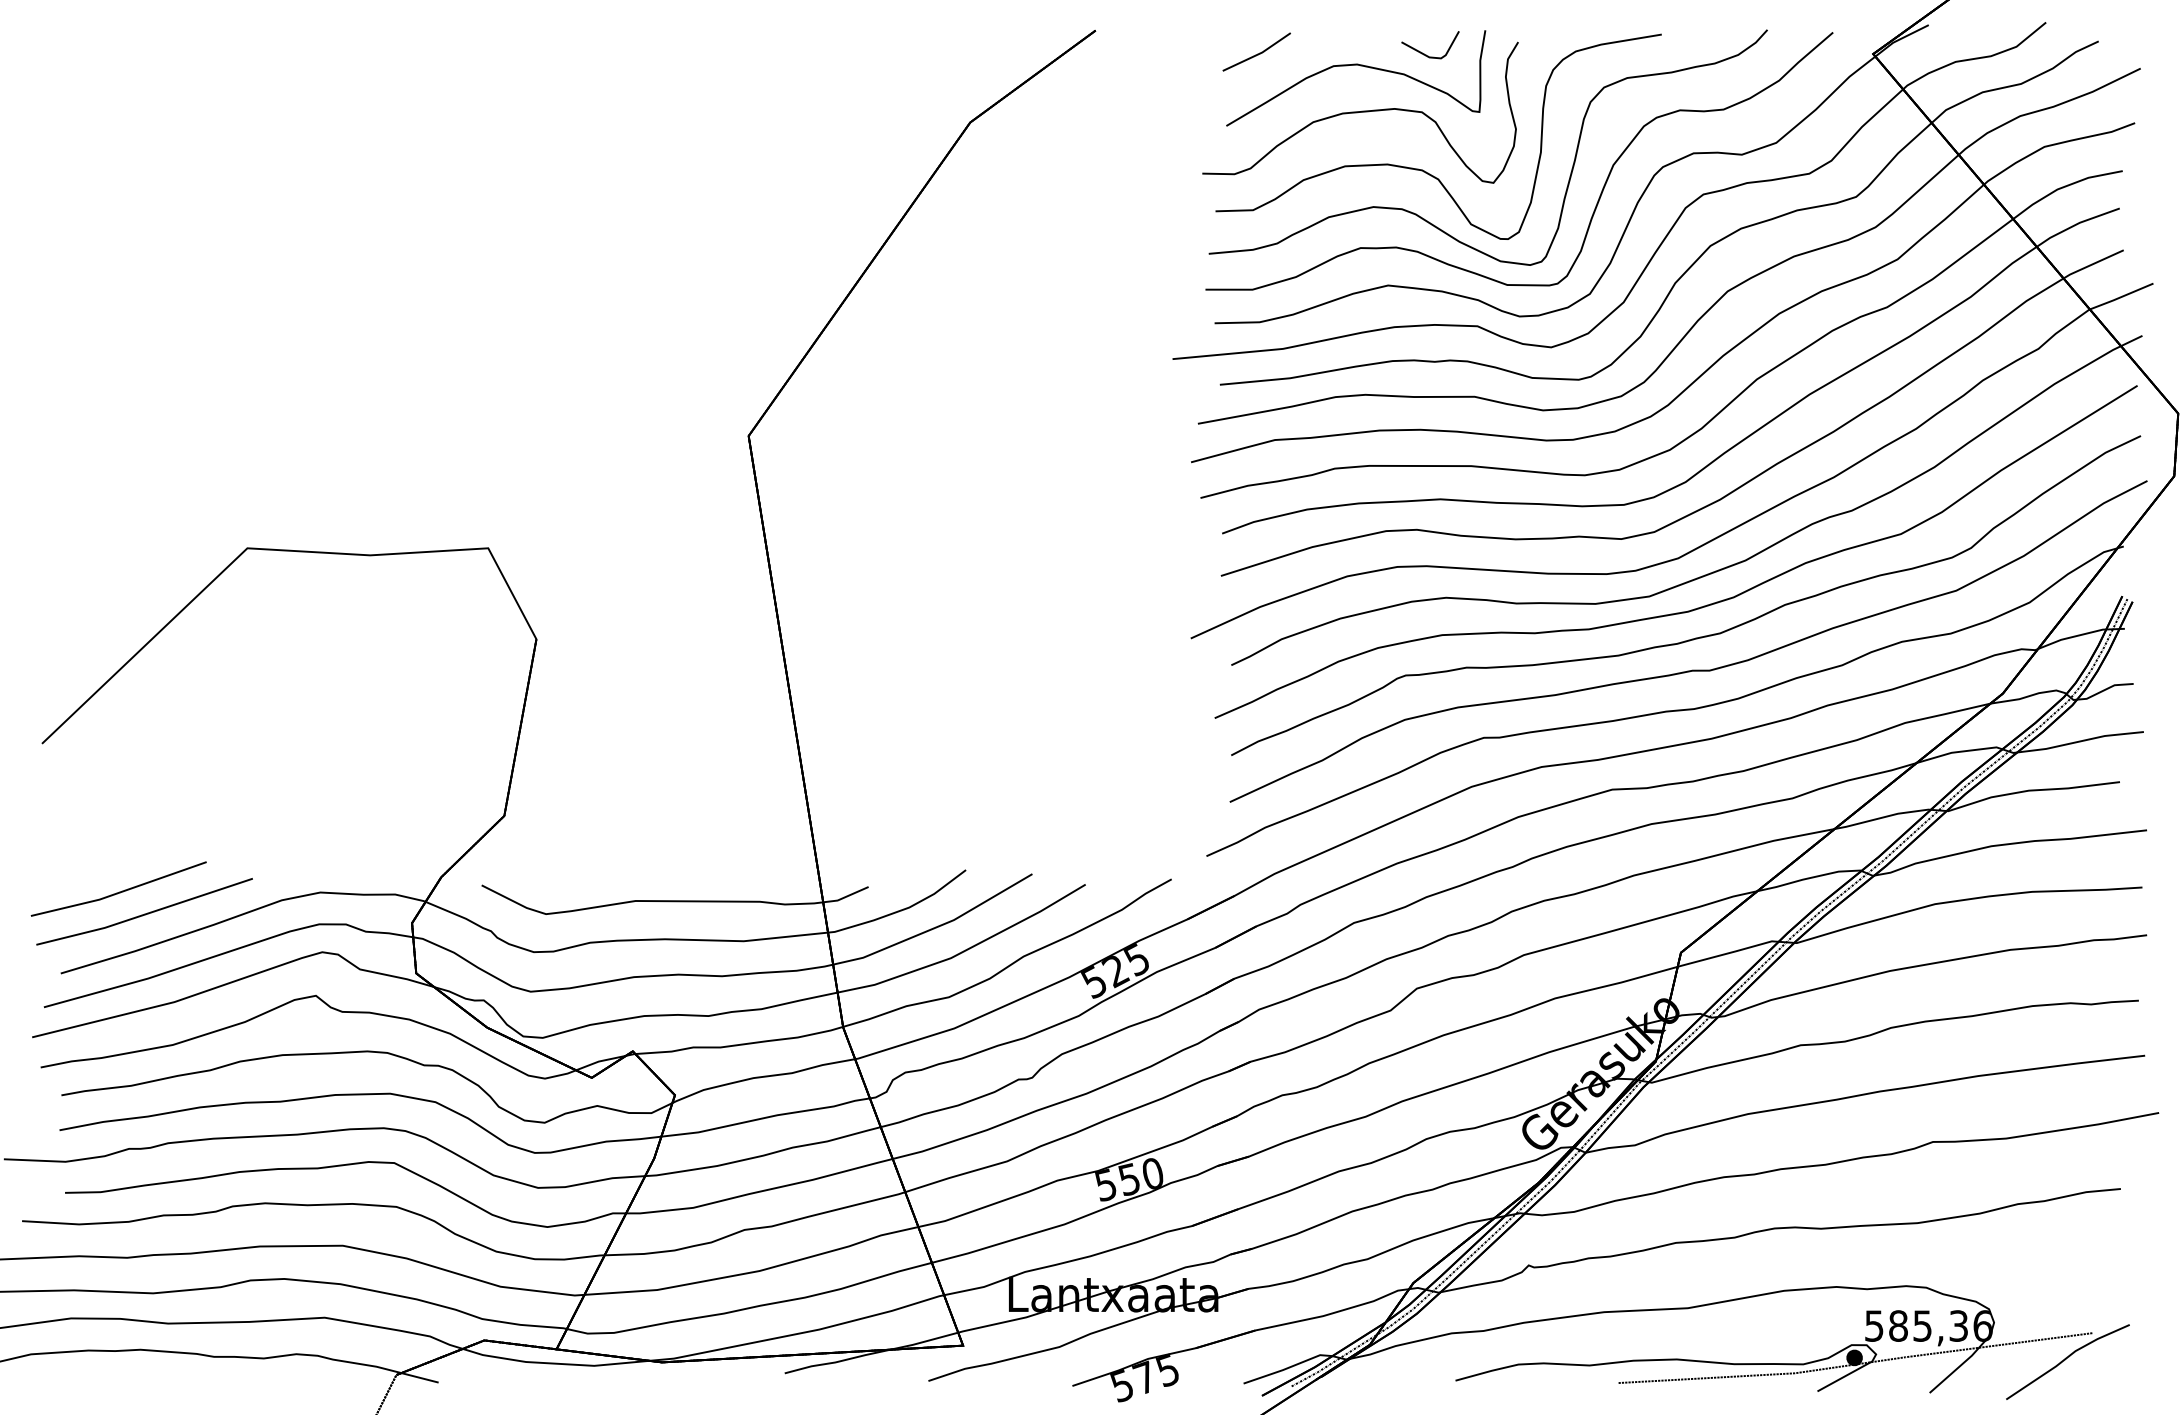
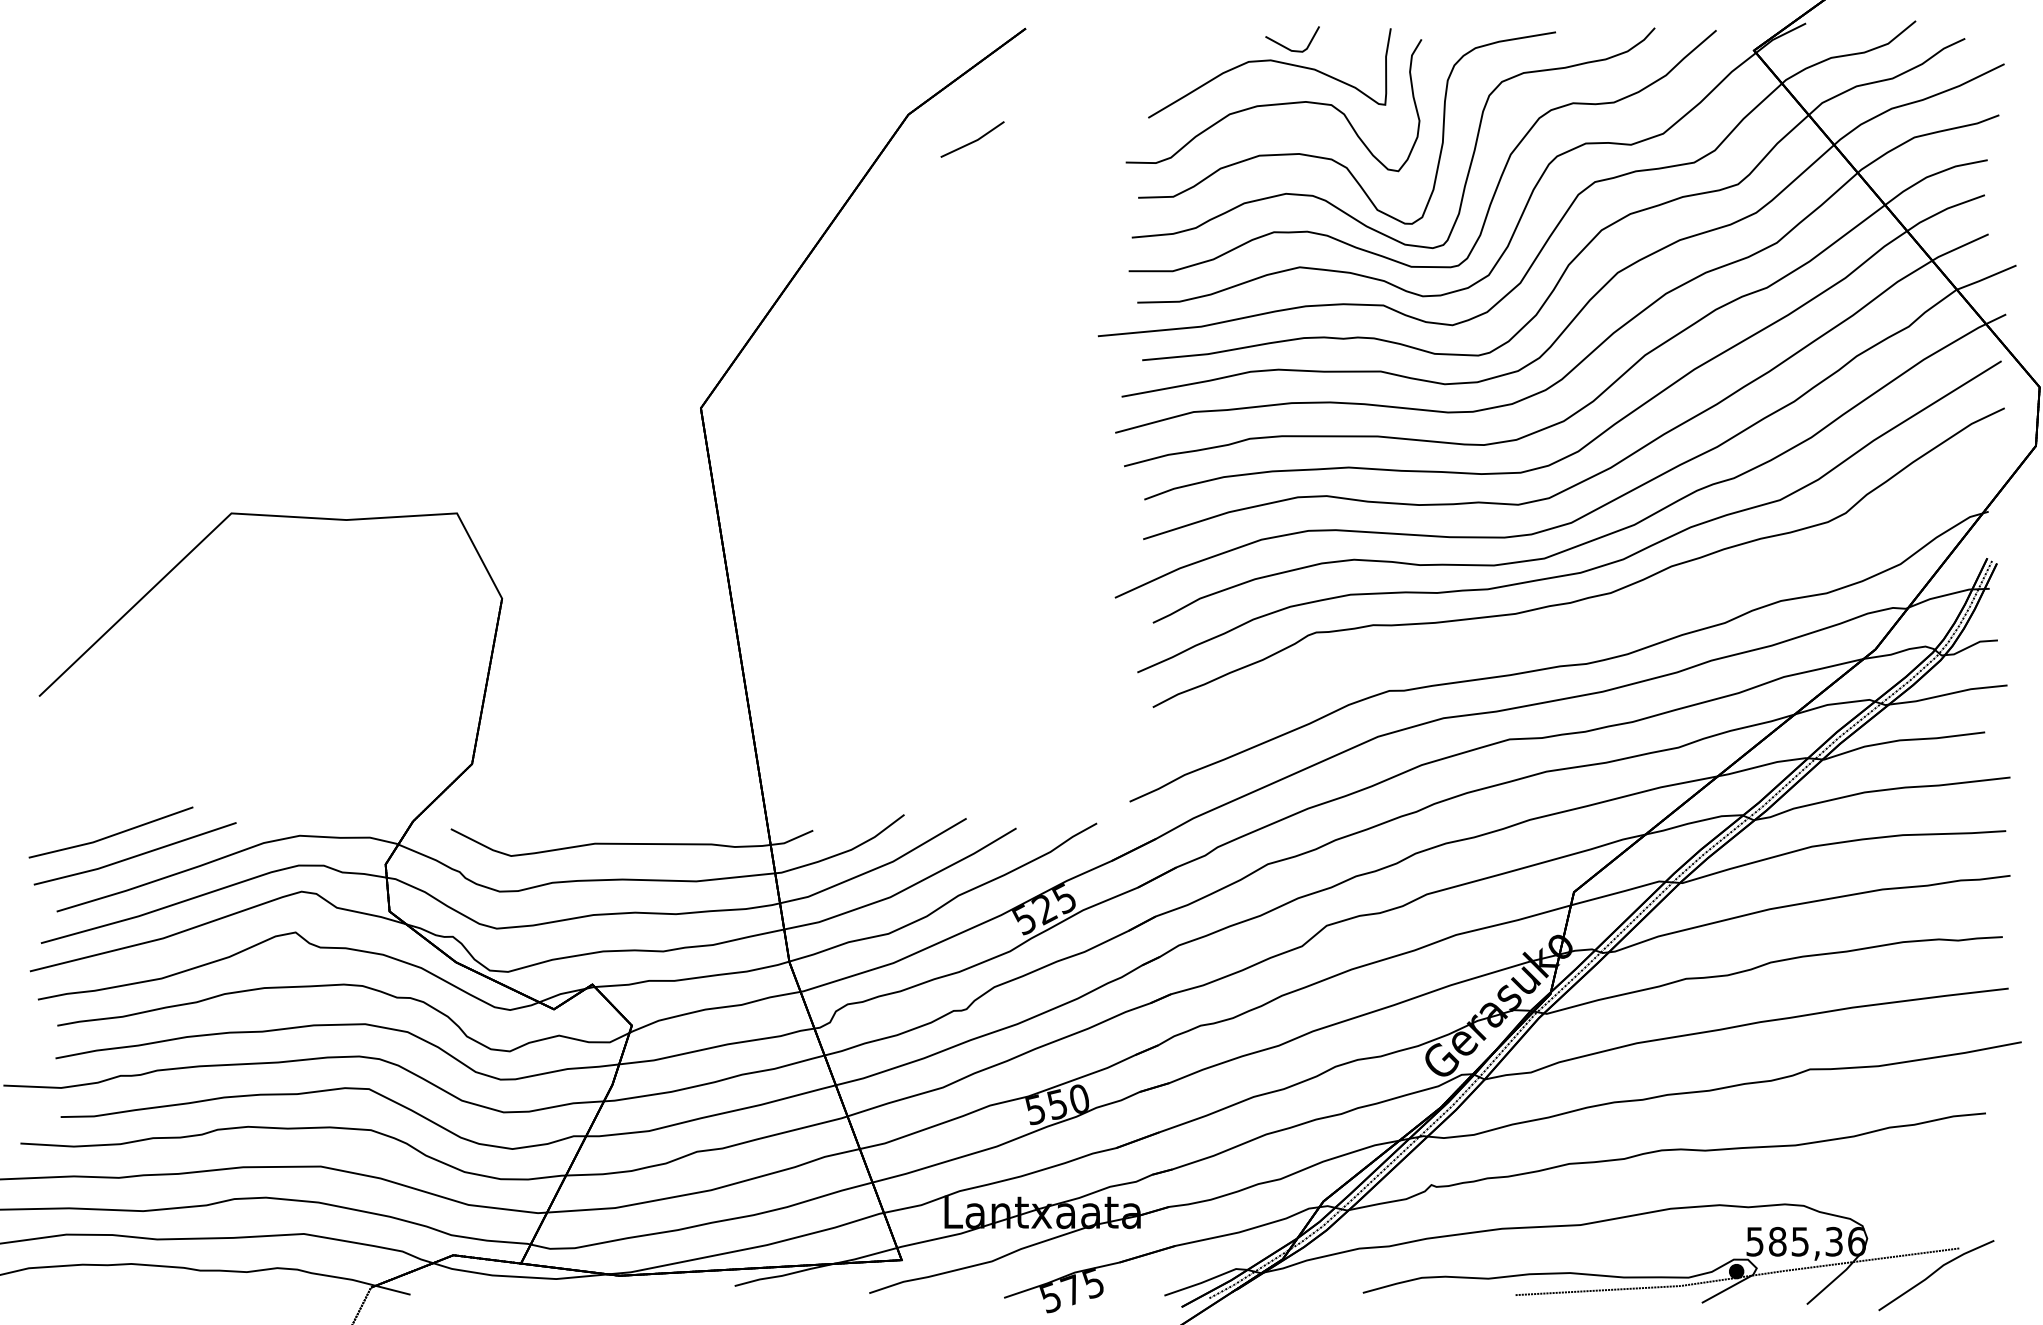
line: (1257, 53) -> (973, 140), moved
line: (1426, 54) -> (1288, 48), moved
curve: (1692, 669) -> (1584, 626), removed

